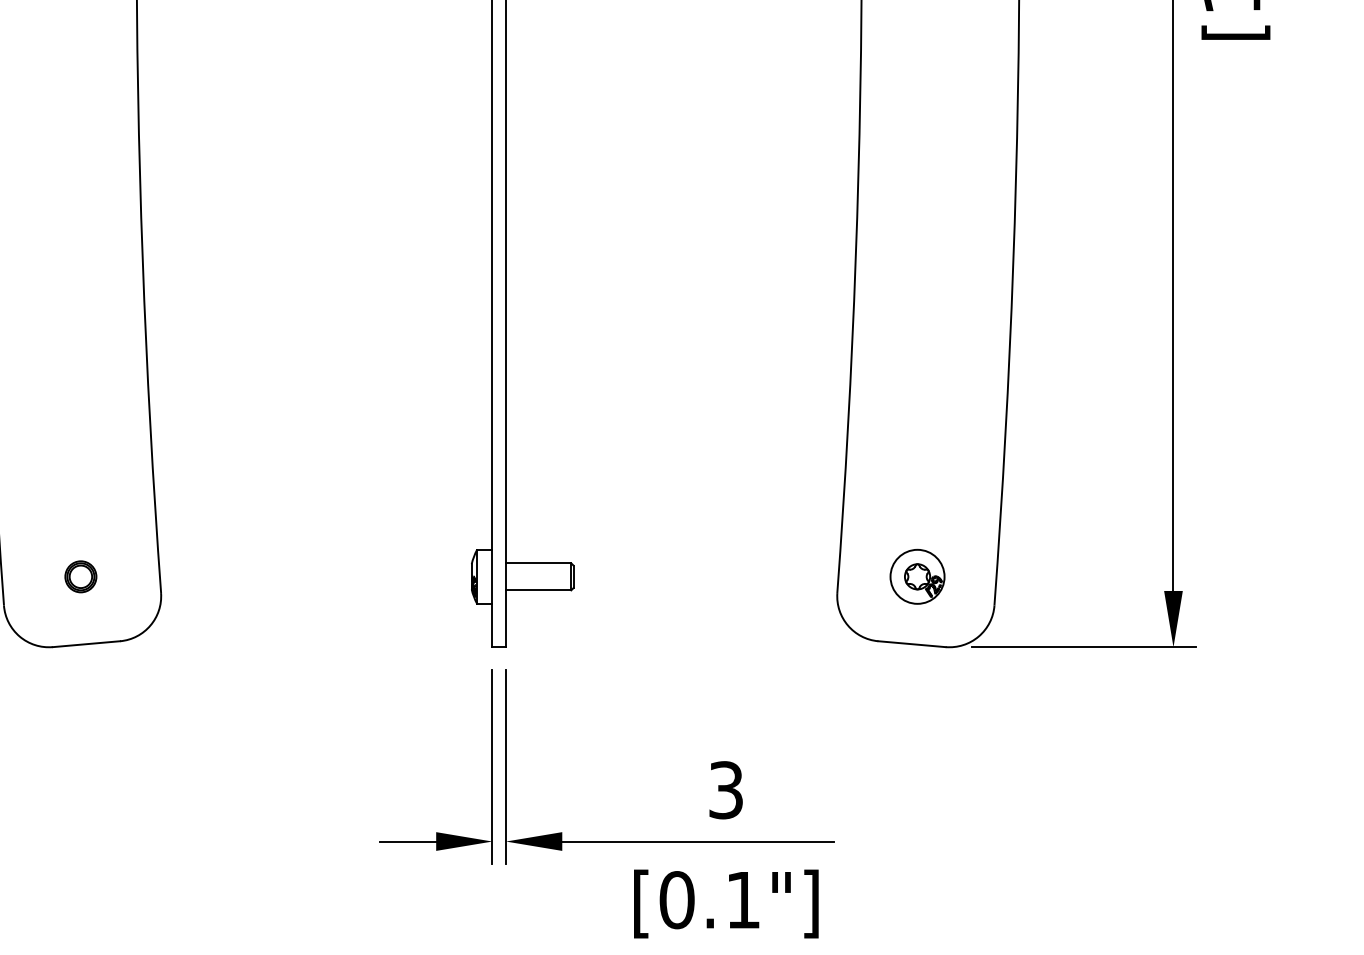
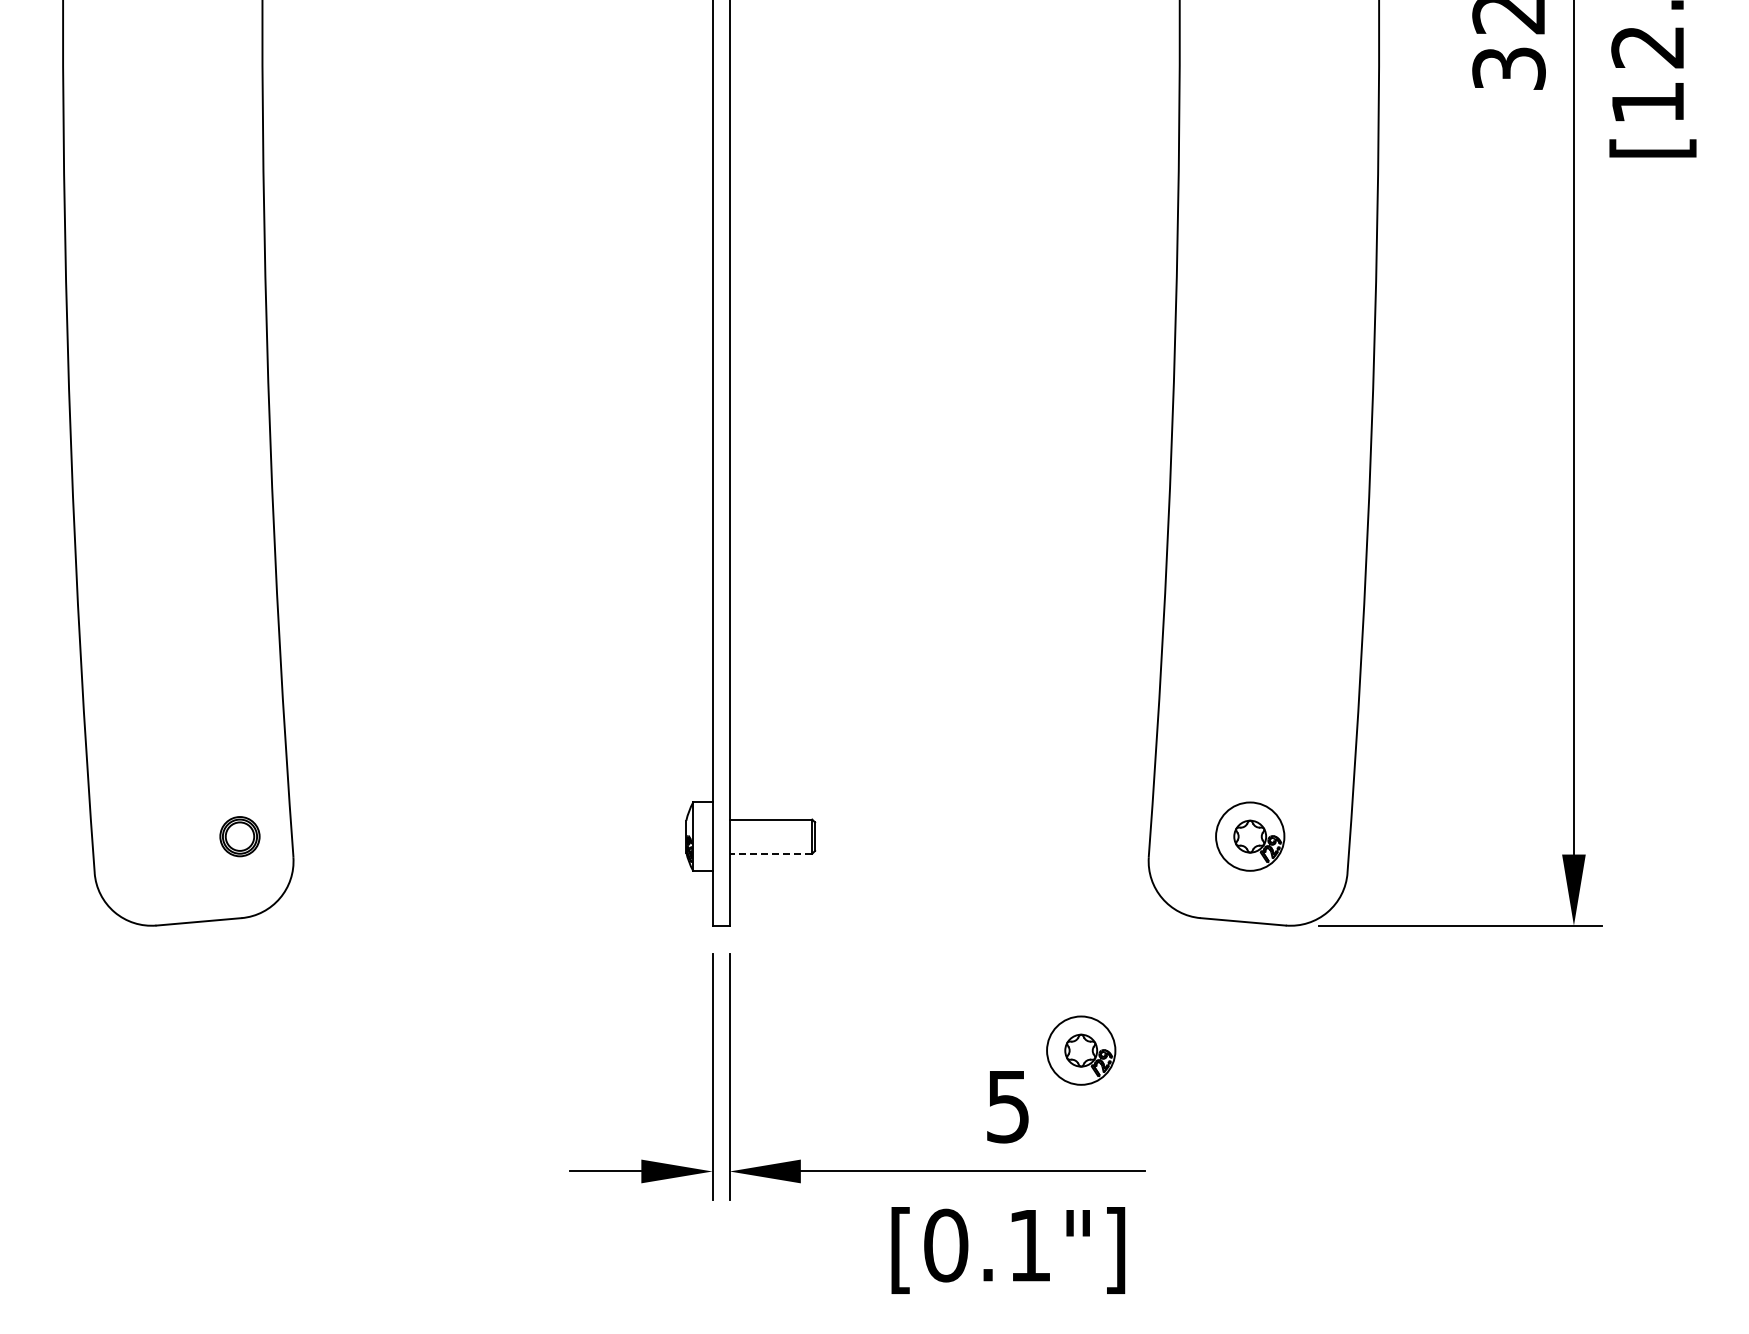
part: (80, 576) -> (239, 836), moved
line: (538, 590) -> (770, 853), solid -> dashed
part: (784, 745) -> (1081, 1050), added
text: (726, 789) -> (1008, 1105), 3 -> 5

